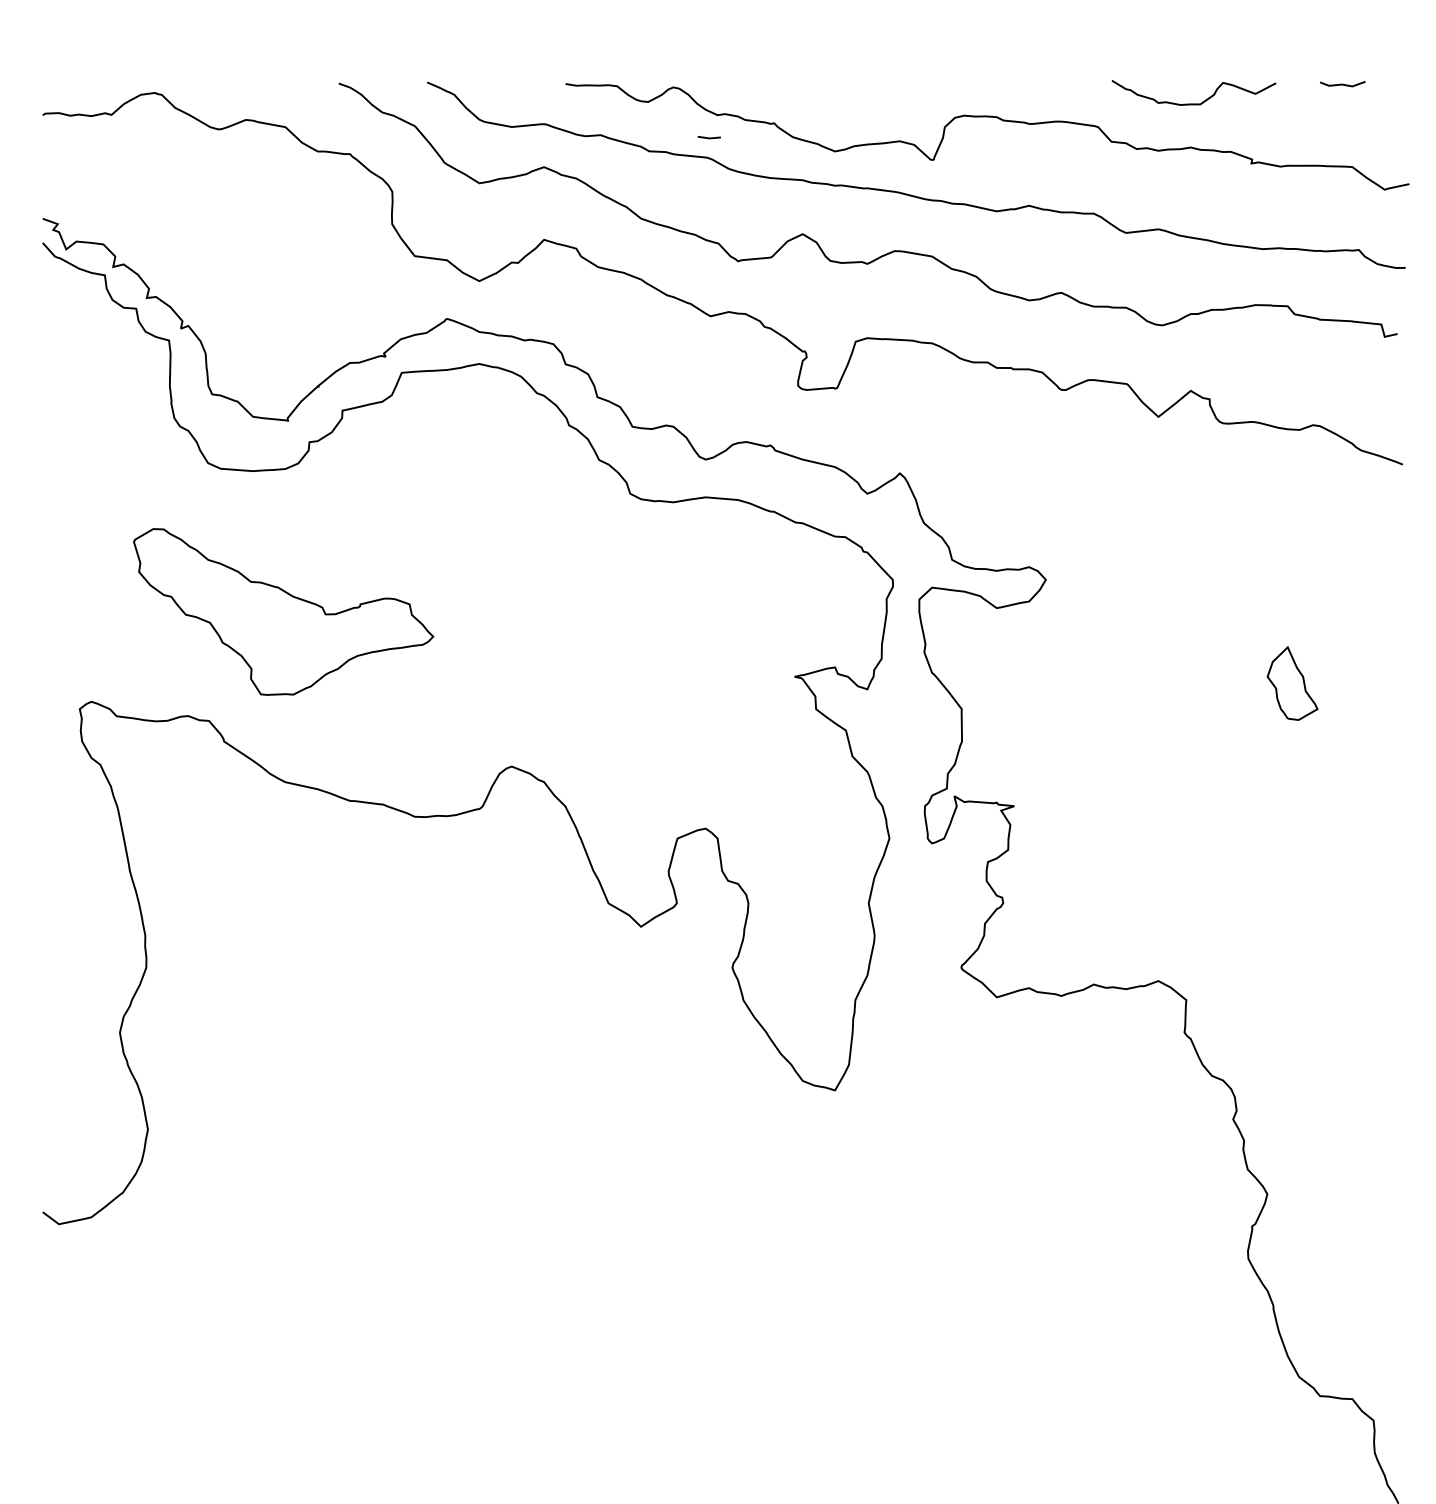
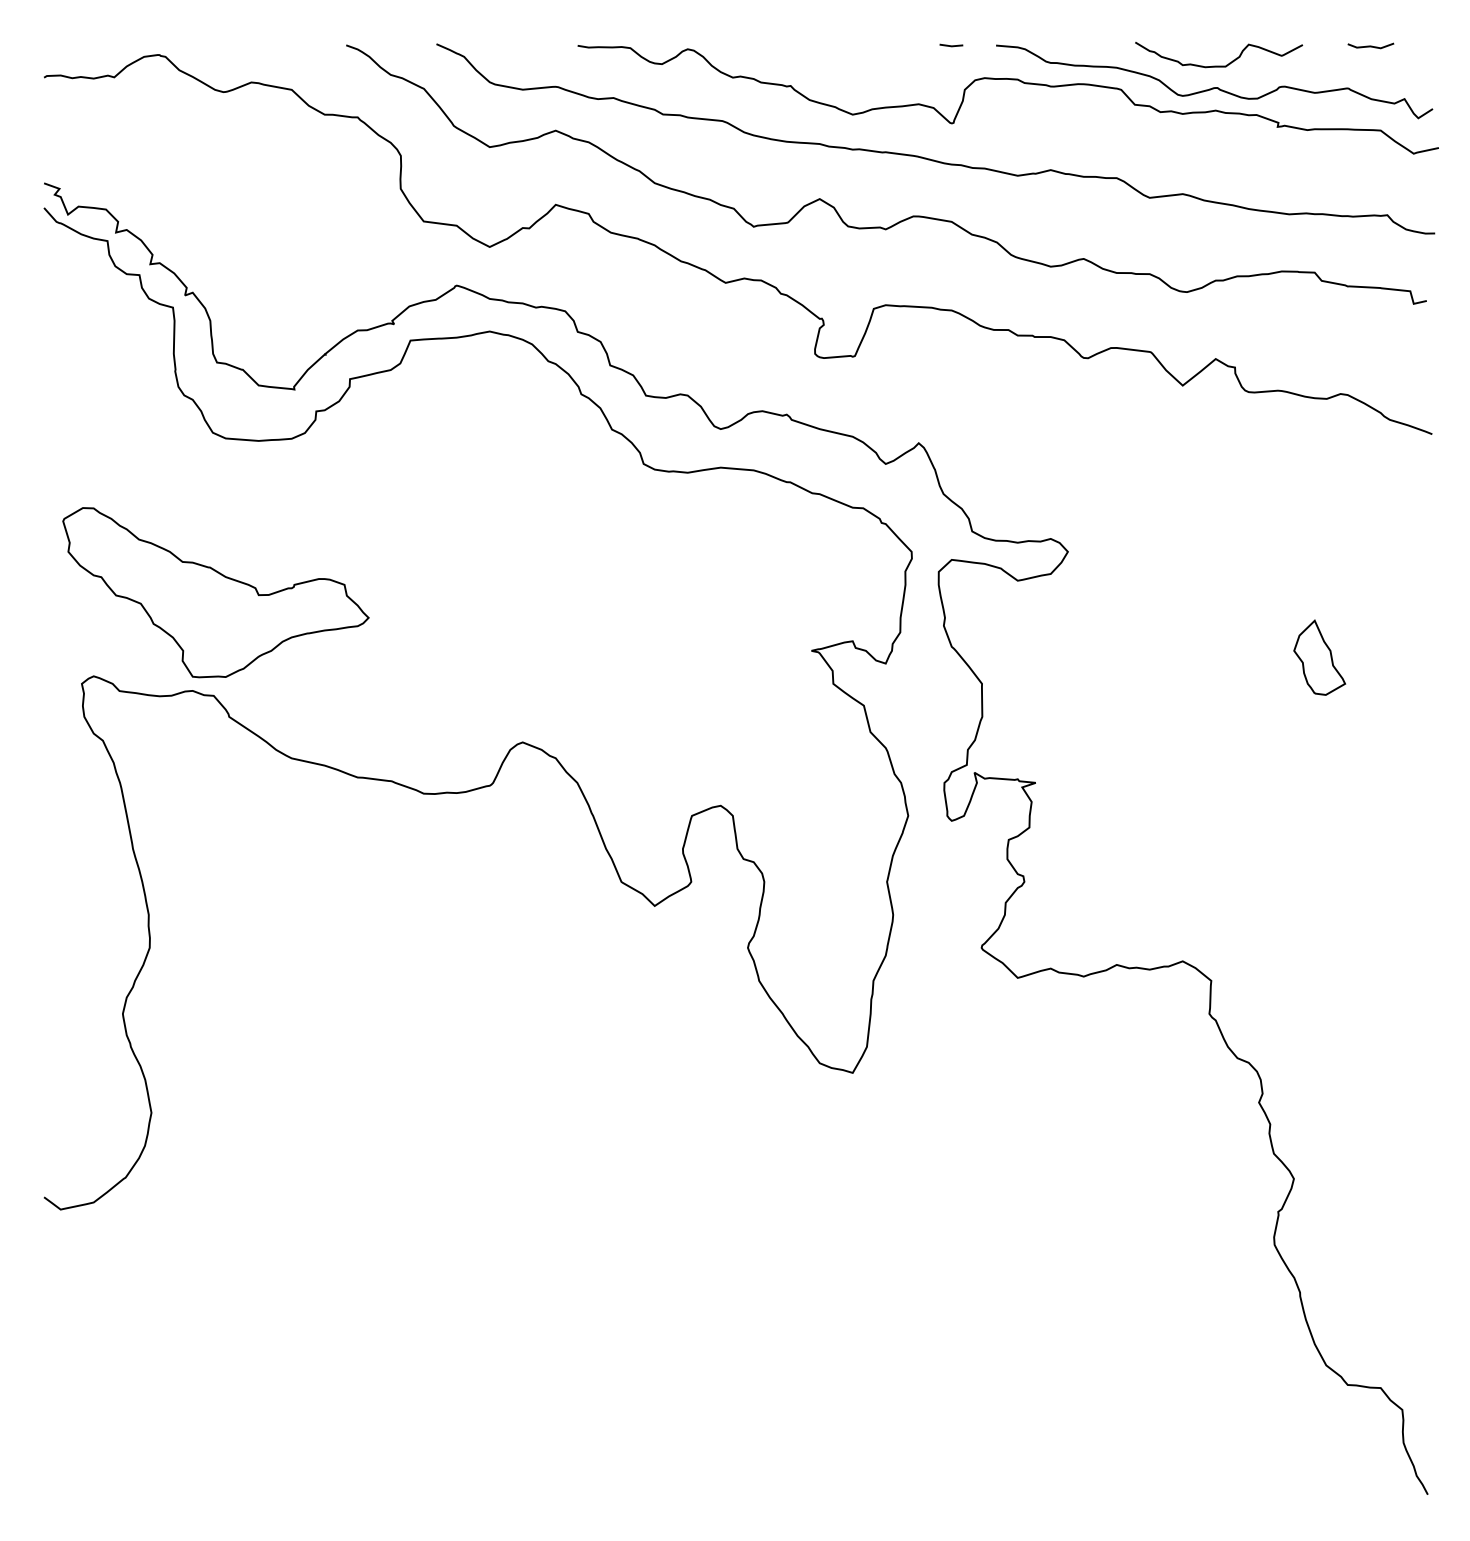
curve: (1189, 124) -> (1214, 87), added
line: (709, 137) -> (951, 45), moved
part: (283, 611) -> (215, 592), moved

